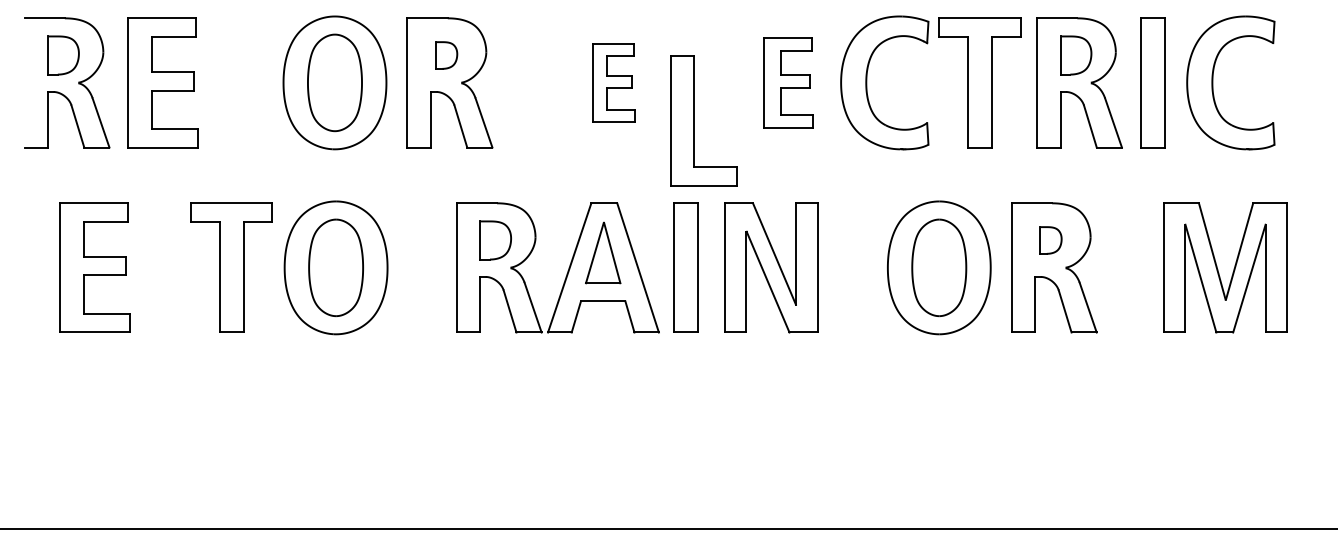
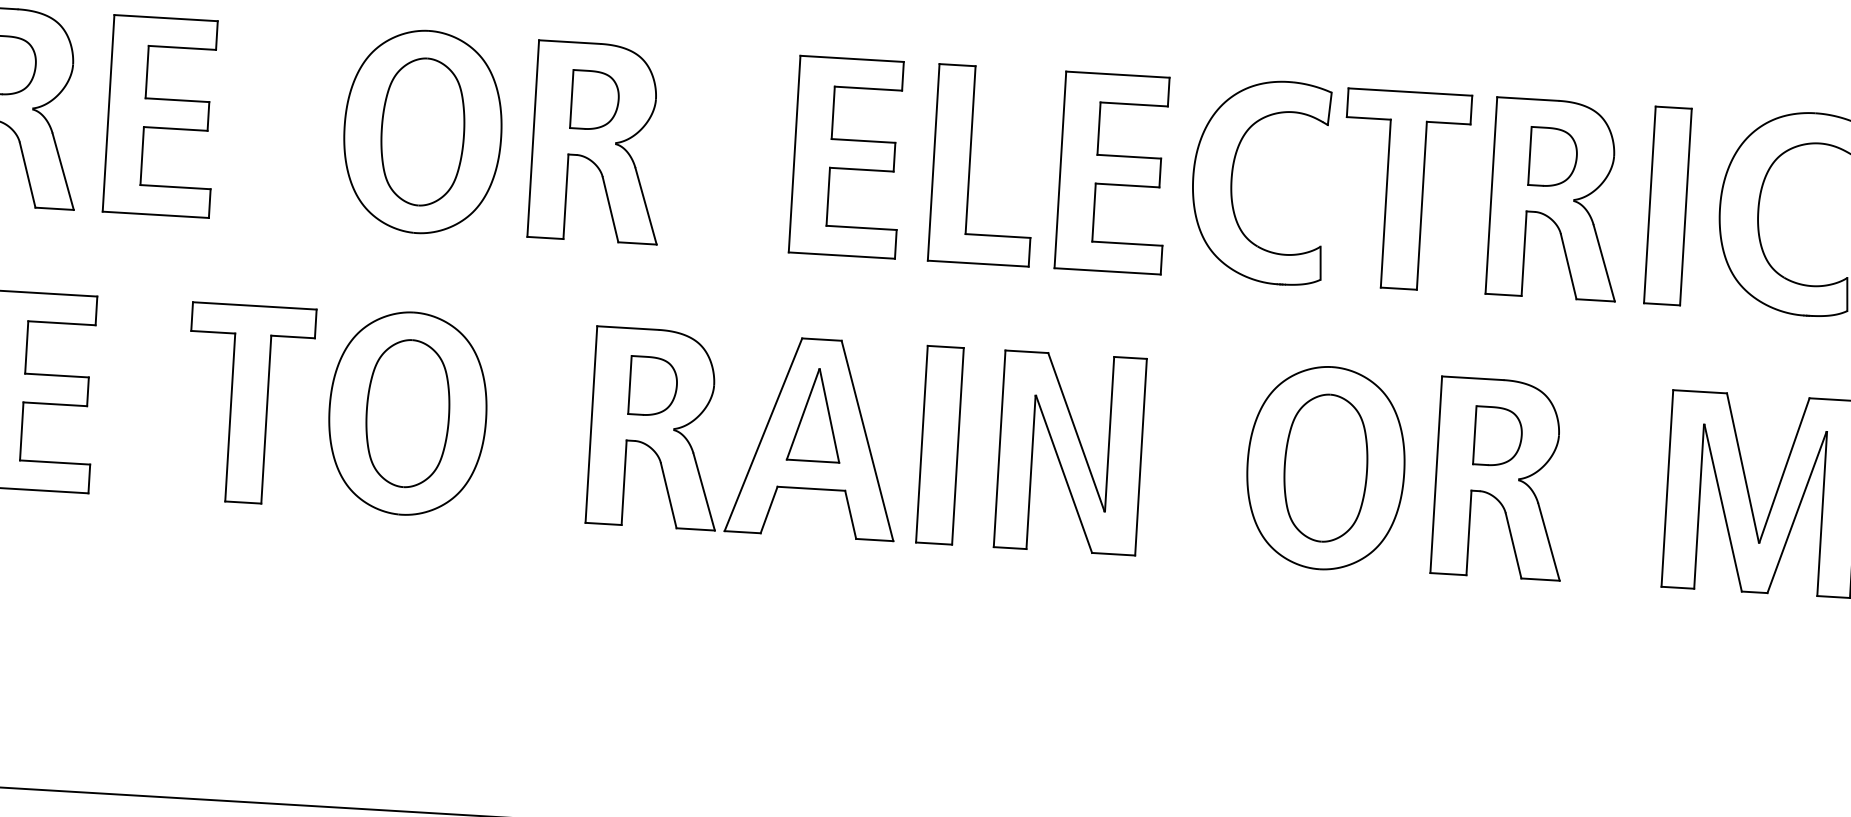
part: (446, 55) -> (595, 100), size x1.43
part: (613, 82) -> (846, 156), size x1.67
part: (788, 82) -> (1113, 172), size x1.43
part: (694, 120) -> (970, 163), moved
part: (1050, 240) -> (1497, 436), size x1.43

